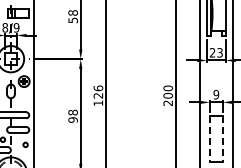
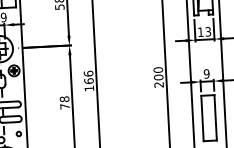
text: (212, 52) -> (200, 31), 23 -> 13
text: (98, 95) -> (89, 80), 126 -> 166
text: (72, 119) -> (64, 106), 98 -> 78
line: (209, 139) -> (202, 118), dashed -> solid
line: (222, 139) -> (215, 118), dashed -> solid

